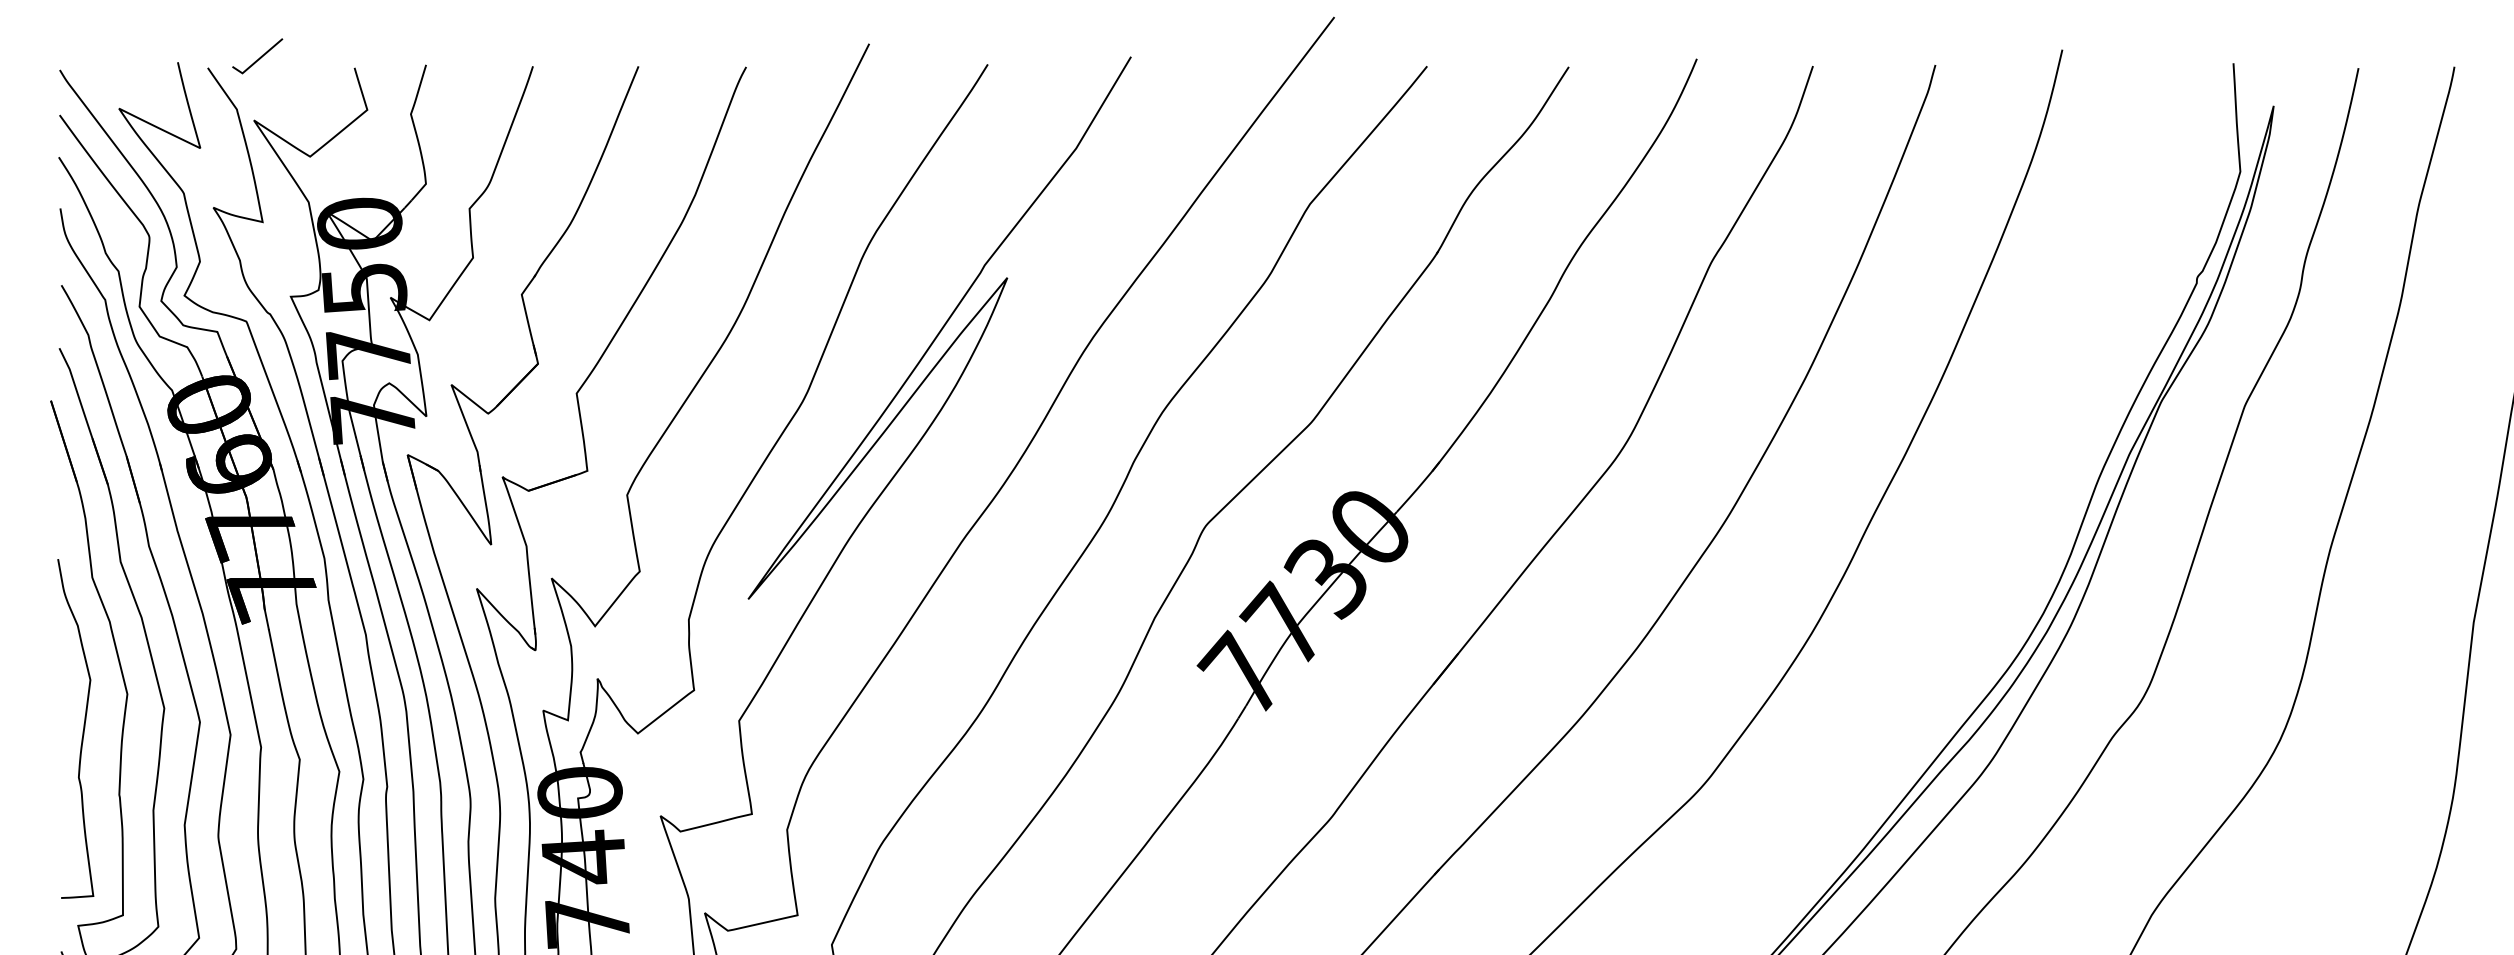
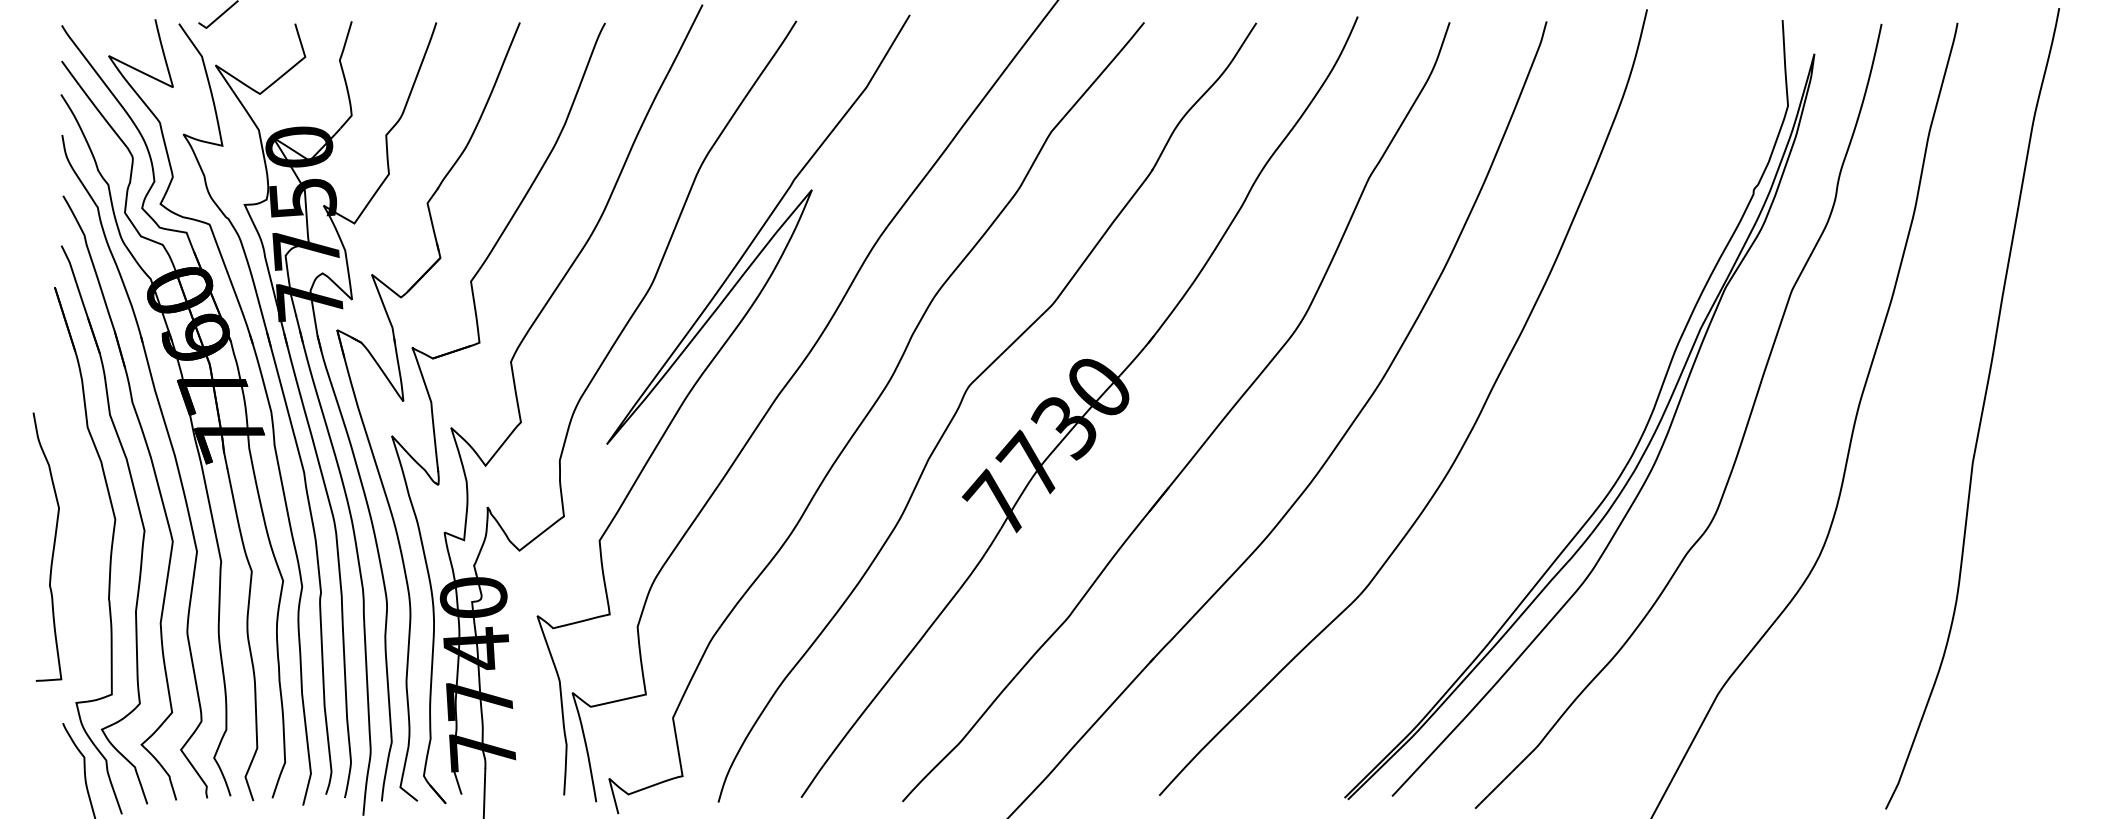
curve: (82, 732) -> (52, 549), moved

